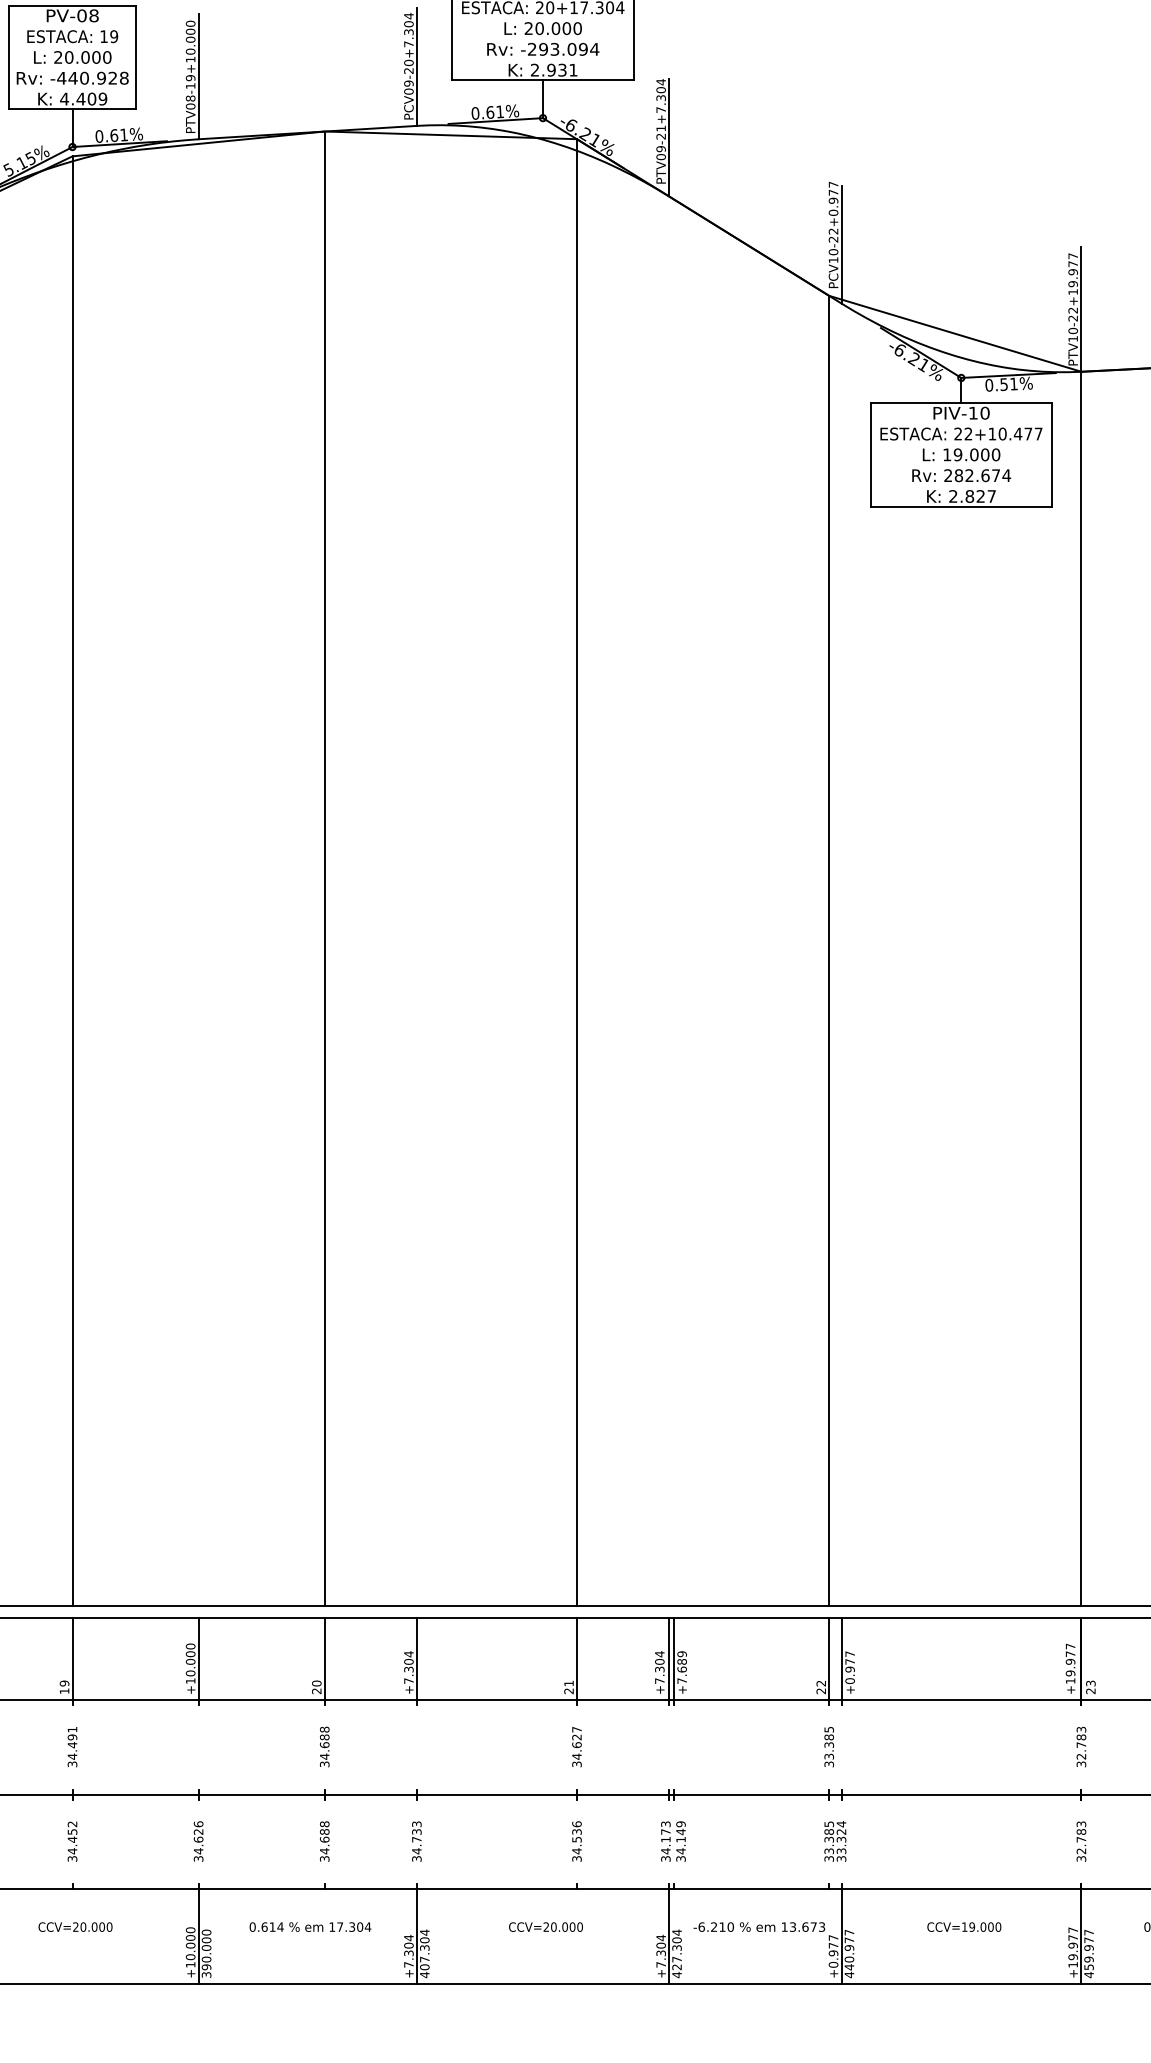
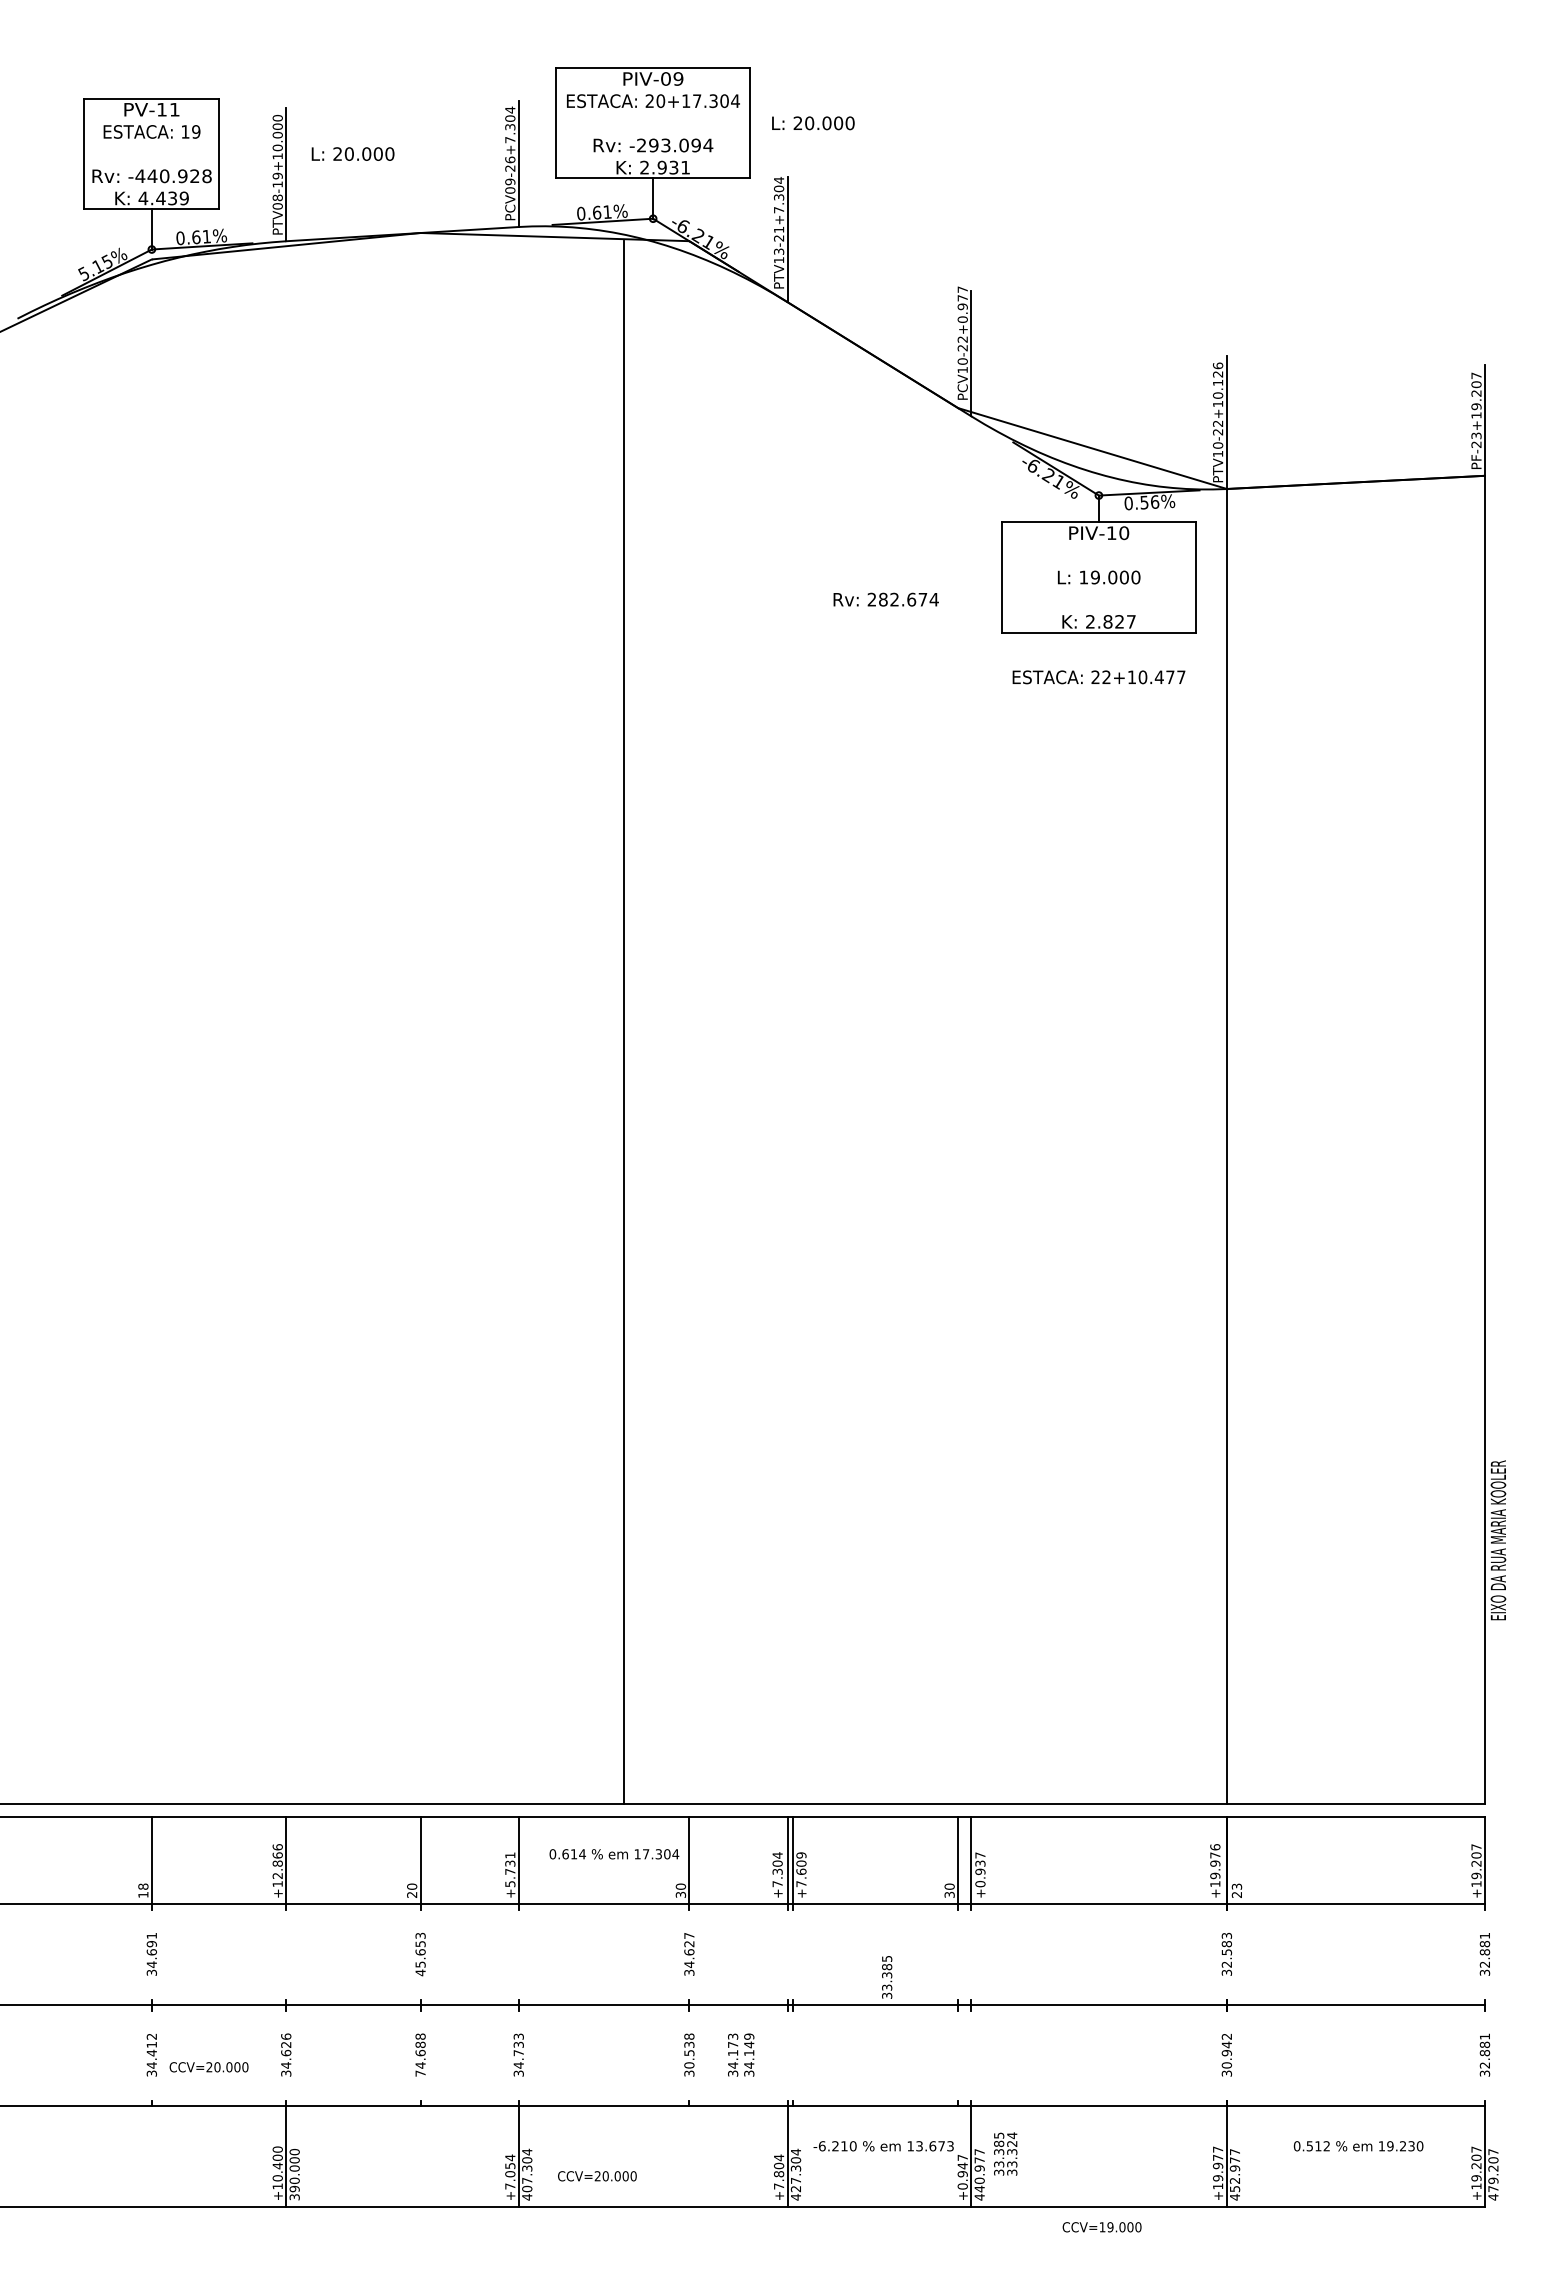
text: (88, 15) -> (168, 109), PV-08 -> PV-11
text: (543, 28) -> (813, 123), moved
text: (72, 56) -> (352, 153), moved
text: (409, 62) -> (510, 159), PCV09-20+7.304 -> PCV09-26+7.304
text: (91, 99) -> (172, 198), 4.409 -> 4.439
text: (660, 152) -> (778, 255), PTV09-21+7.304 -> PTV13-21+7.304
text: (1073, 269) -> (1218, 380), PTV10-22+19.977 -> PTV10-22+10.126
text: (1014, 383) -> (1155, 501), 0.51% -> 0.56%
text: (960, 434) -> (1098, 677), moved
text: (960, 475) -> (885, 599), moved
line: (324, 867) -> (420, 1017), removed
line: (577, 872) -> (624, 1022), moved
line: (72, 880) -> (151, 1031), removed
line: (829, 950) -> (958, 1105), removed
text: (1070, 1646) -> (1215, 1847), +19.977 -> +19.976
text: (190, 1659) -> (277, 1861), +10.000 -> +12.866
text: (682, 1661) -> (801, 1863), +7.689 -> +7.609
text: (850, 1661) -> (980, 1863), +0.977 -> +0.937
text: (409, 1667) -> (510, 1869), +7.304 -> +5.731
text: (64, 1683) -> (143, 1886), 19 -> 18
text: (568, 1687) -> (680, 1890), 21 -> 30
text: (821, 1687) -> (949, 1890), 22 -> 30
text: (72, 1745) -> (151, 1952), 34.491 -> 34.691
text: (1082, 1745) -> (1227, 1952), 32.783 -> 32.583
text: (324, 1747) -> (420, 1954), 34.688 -> 45.653
text: (829, 1747) -> (887, 1977), moved
text: (72, 1831) -> (151, 2044), 34.452 -> 34.412
text: (577, 1837) -> (689, 2050), 34.536 -> 30.538
text: (1081, 1837) -> (1226, 2050), 32.783 -> 30.942
text: (673, 1841) -> (741, 2054), moved
text: (835, 1841) -> (1005, 2153), moved
text: (324, 1858) -> (420, 2073), 34.688 -> 74.688
text: (74, 1927) -> (208, 2067), moved
text: (310, 1927) -> (614, 1854), moved
text: (546, 1927) -> (597, 2176), moved
text: (963, 1927) -> (1101, 2227), moved
text: (190, 1945) -> (277, 2165), +10.000 -> +10.400
text: (833, 1945) -> (962, 2165), +0.977 -> +0.947
text: (409, 1948) -> (510, 2169), +7.304 -> +7.054
text: (661, 1953) -> (779, 2174), +7.304 -> +7.804
text: (1089, 1959) -> (1235, 2180), 459.977 -> 452.977

